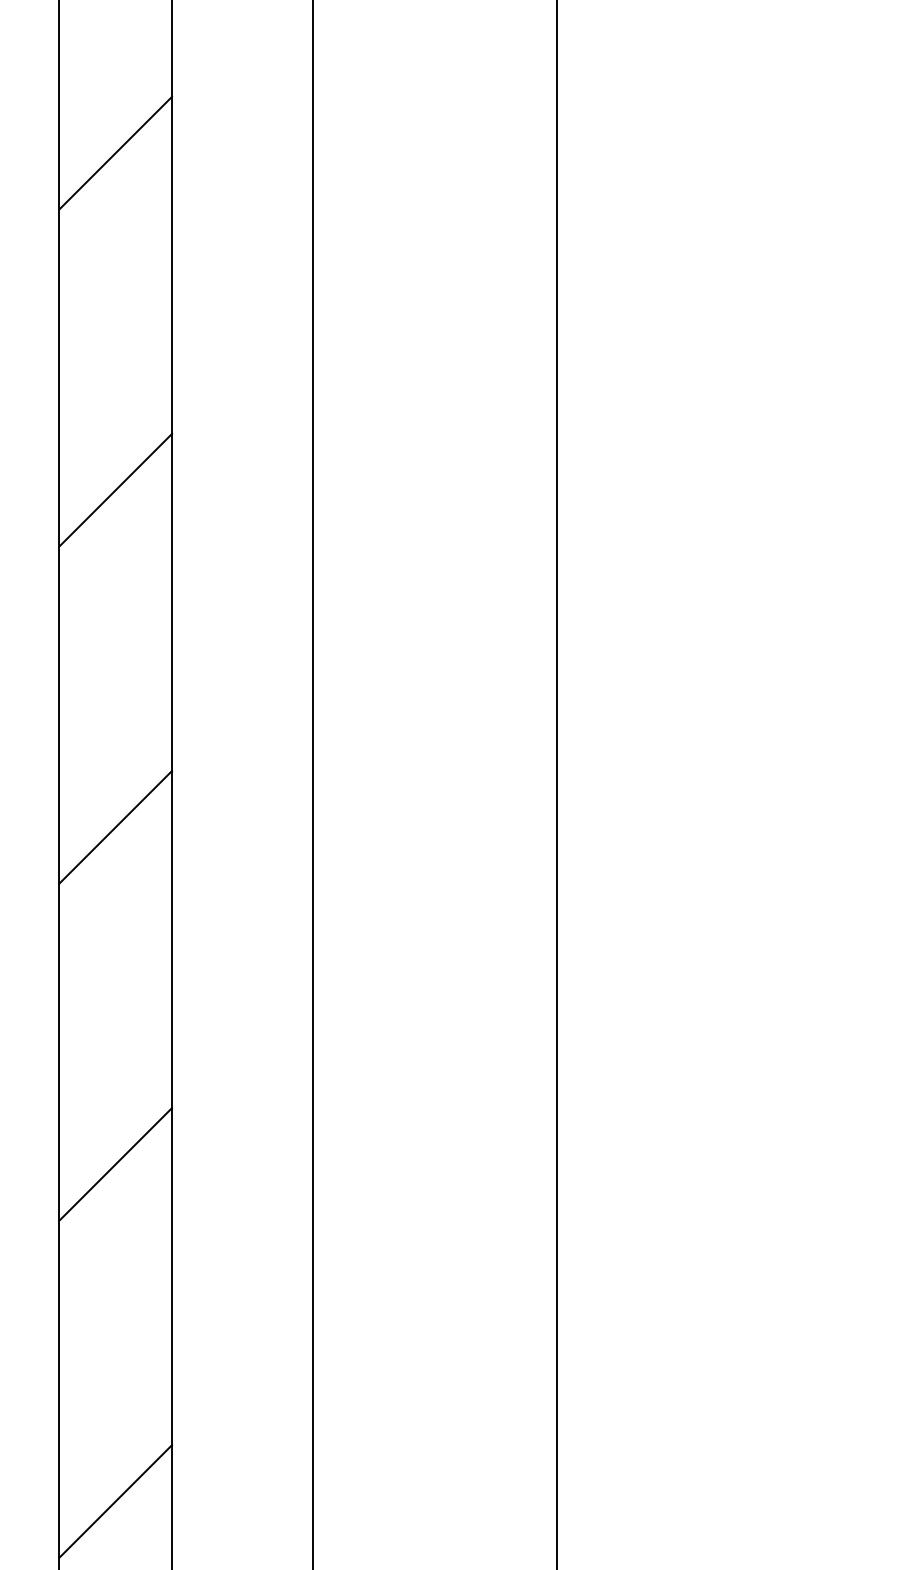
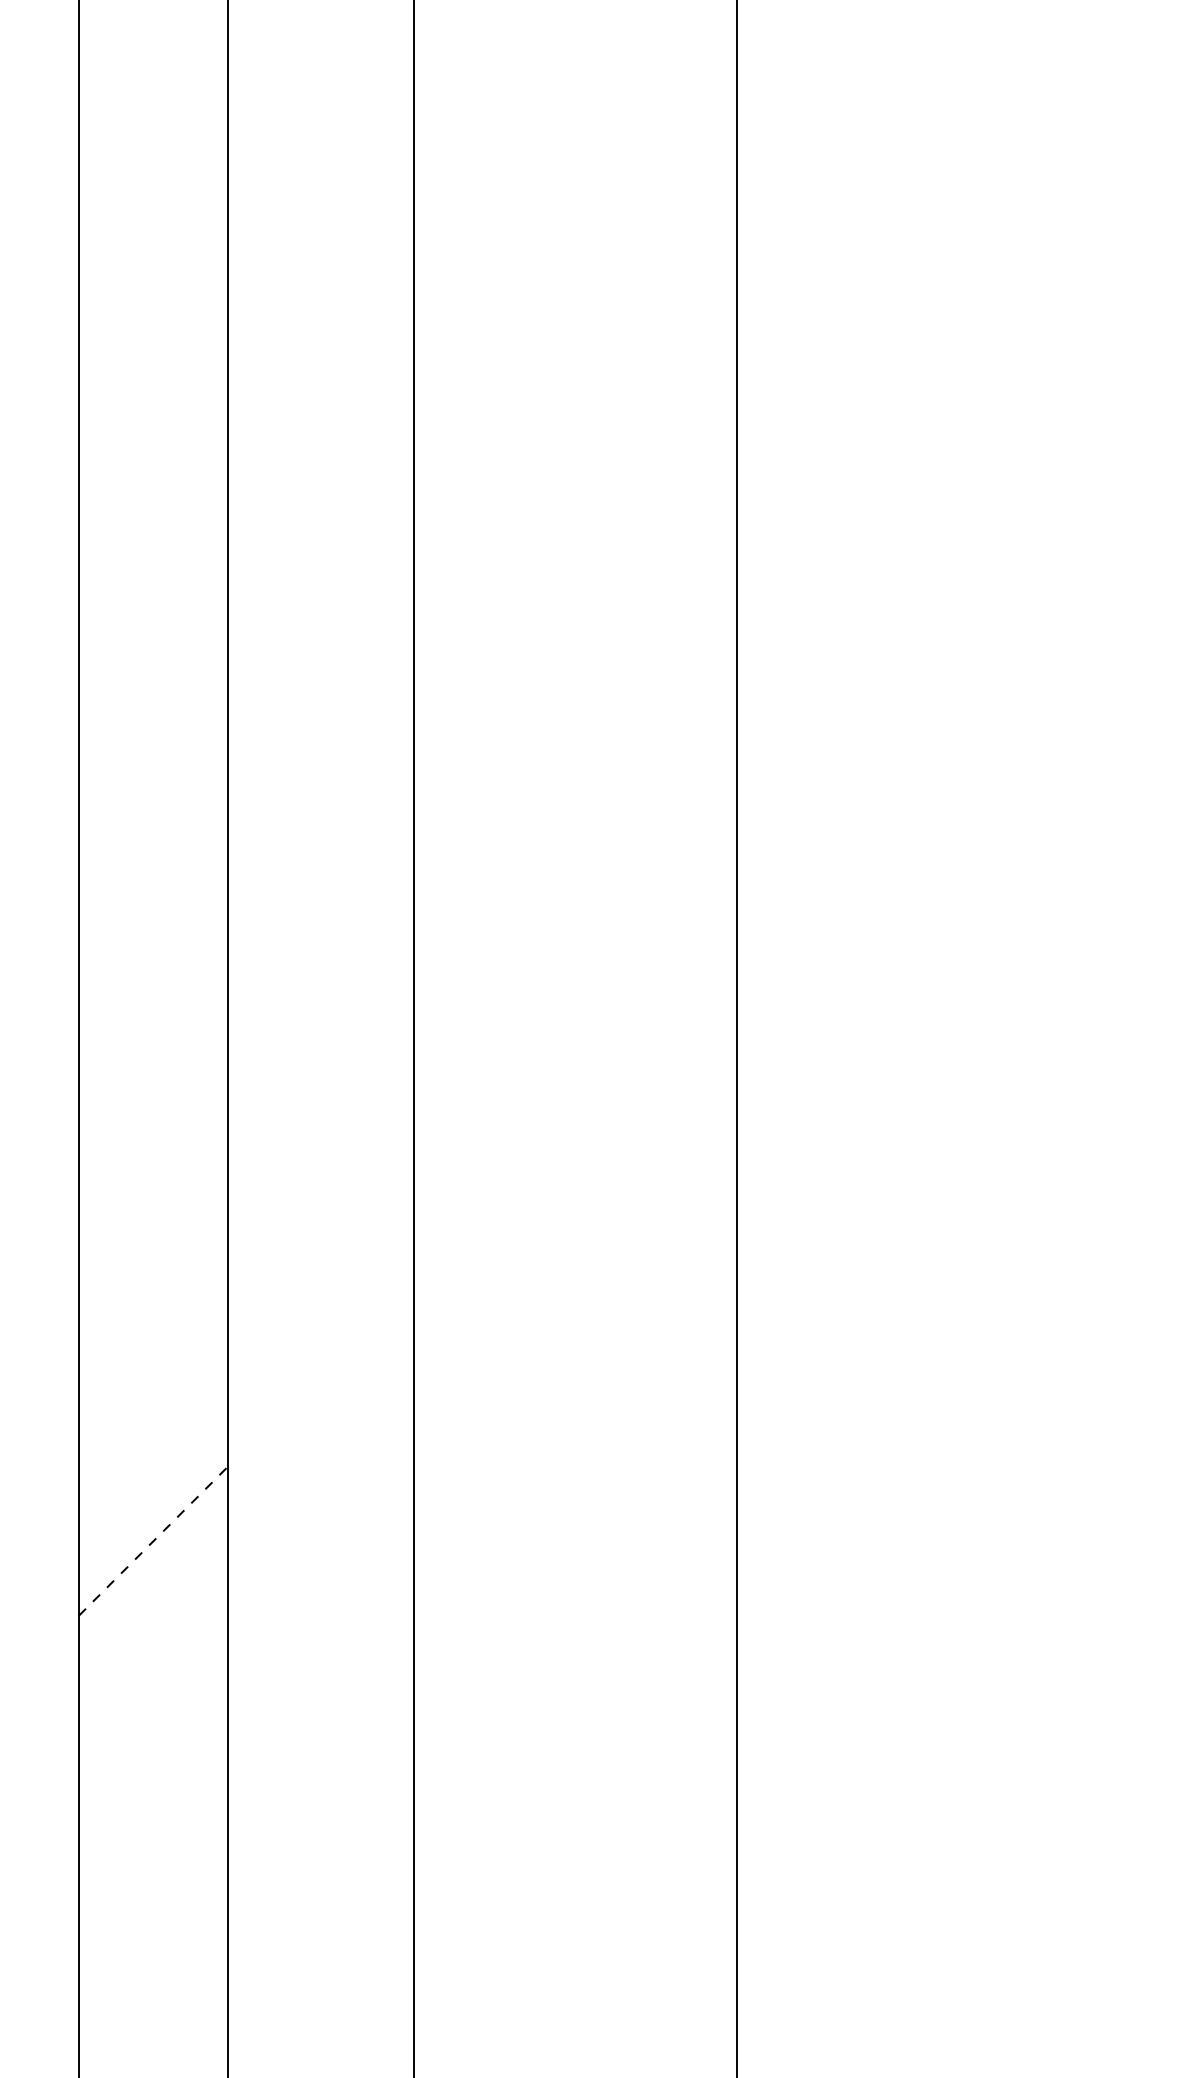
line: (115, 153) -> (153, 202), removed
line: (115, 490) -> (153, 648), removed
line: (115, 826) -> (153, 1094), removed
line: (115, 1163) -> (153, 1540), solid -> dashed
line: (115, 1500) -> (153, 1986), removed

